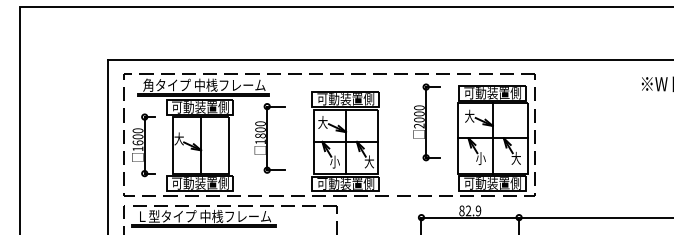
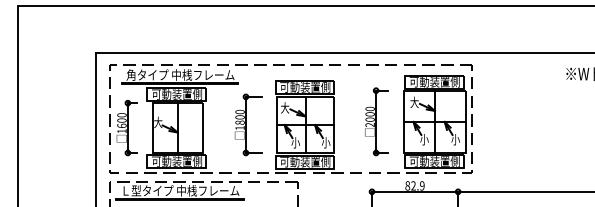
part: (426, 122) -> (376, 121), moved
part: (270, 137) -> (248, 124), moved
text: (516, 158) -> (455, 139), 大 -> 小
text: (369, 162) -> (326, 143), 大 -> 小

